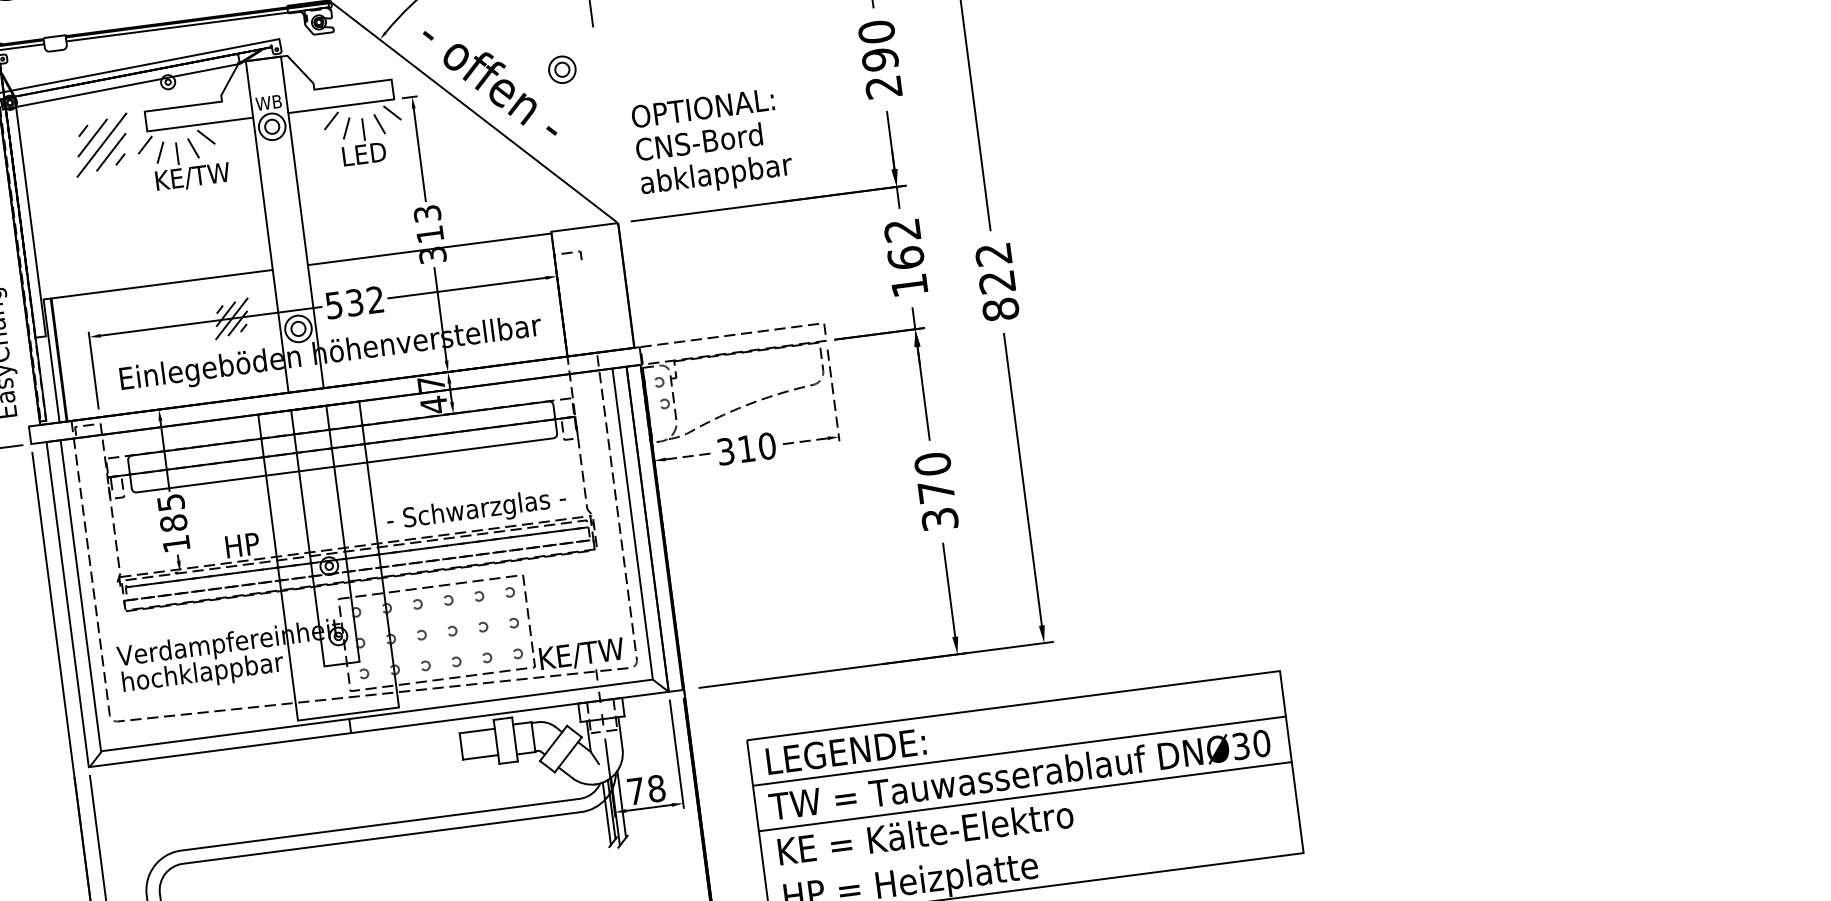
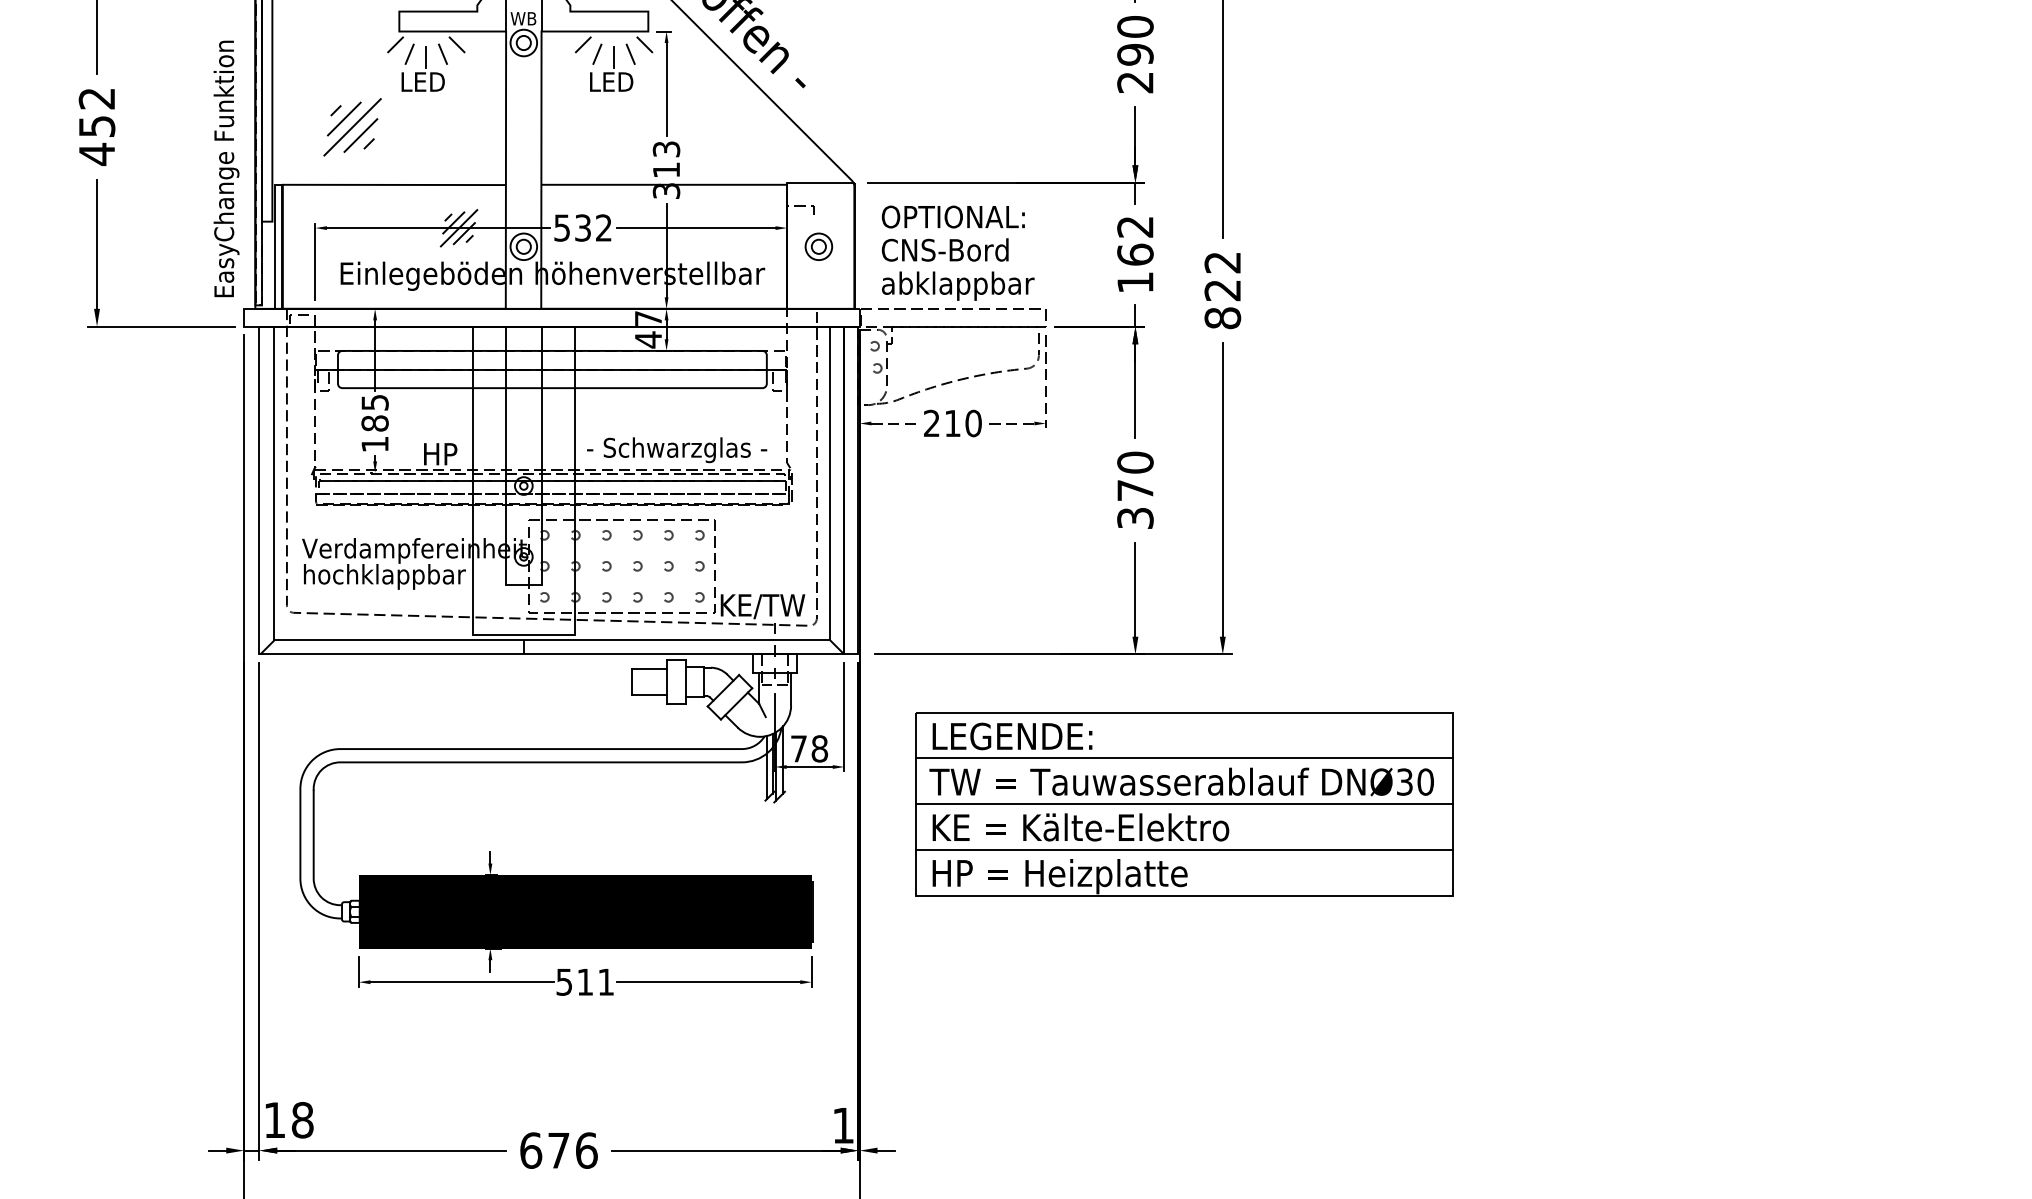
part: (561, 69) -> (818, 246), moved
text: (711, 142) -> (957, 252), moved
part: (101, 145) -> (352, 127), moved
text: (193, 177) -> (439, 83), KE/TW -> LED
text: (725, 451) -> (931, 423), 310 -> 210
line: (1031, 842) -> (1184, 850), added

